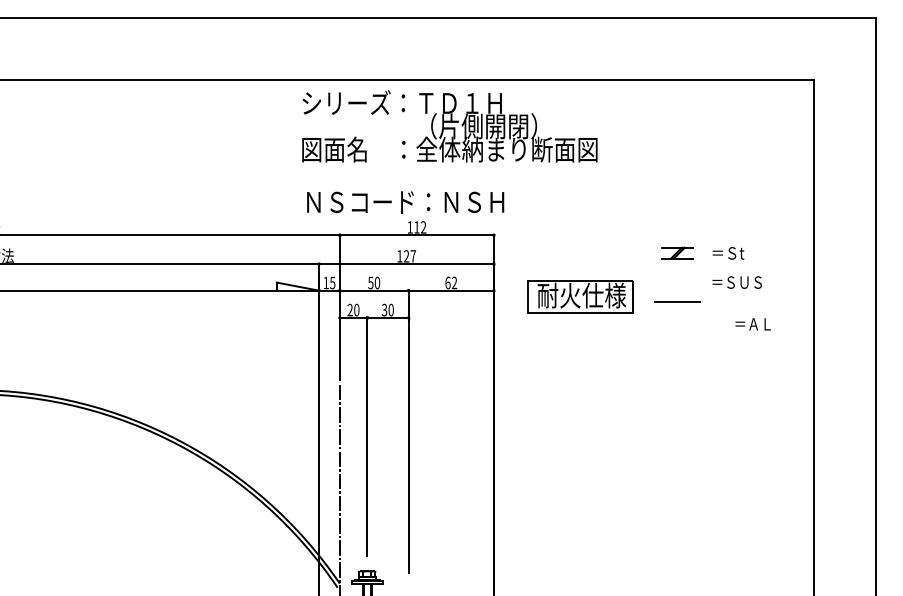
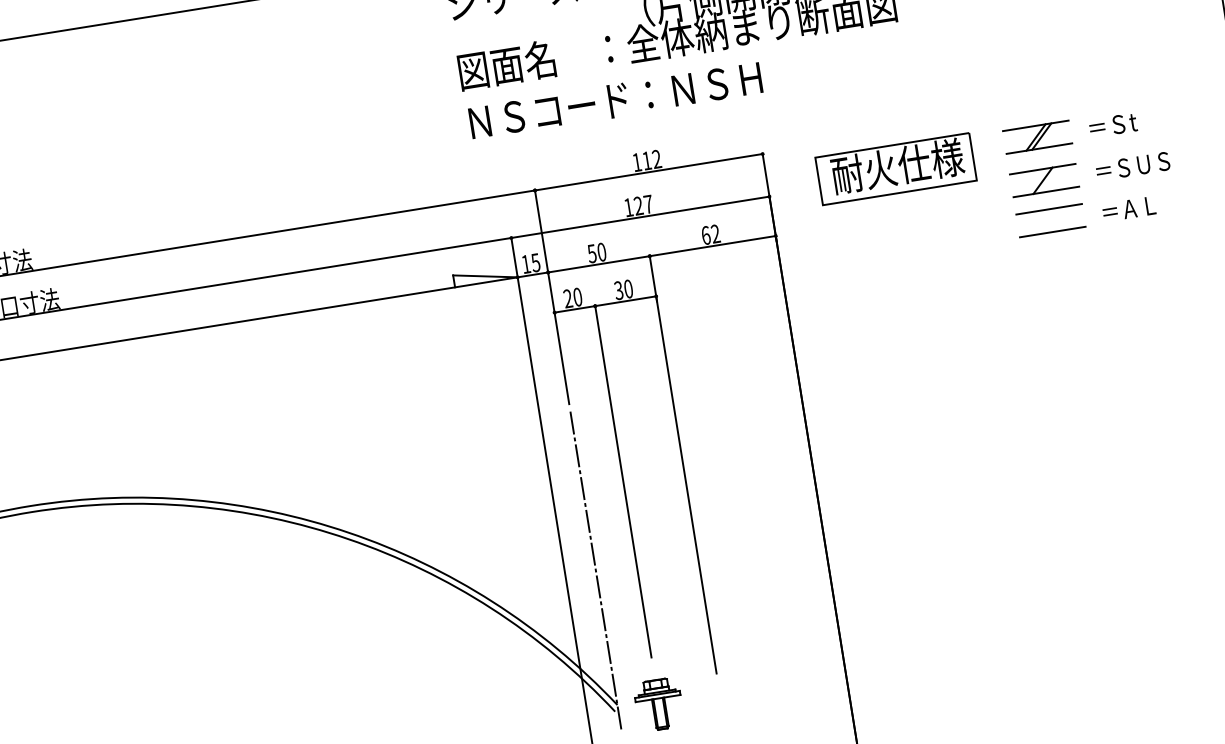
text: (405, 202) -> (615, 100), moved
part: (677, 252) -> (1037, 136), size x1.43
part: (677, 282) -> (1044, 180), added
part: (580, 296) -> (895, 168), moved
line: (677, 317) -> (1053, 232), added
text: (752, 324) -> (1128, 209), moved

